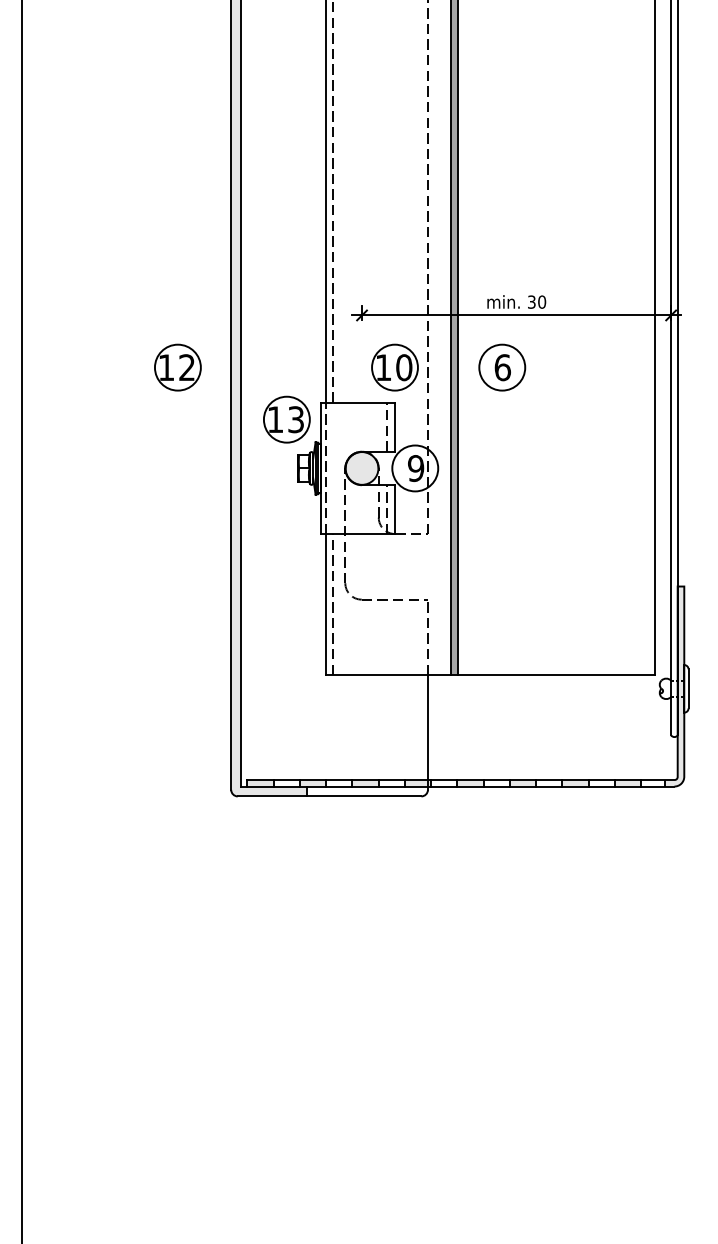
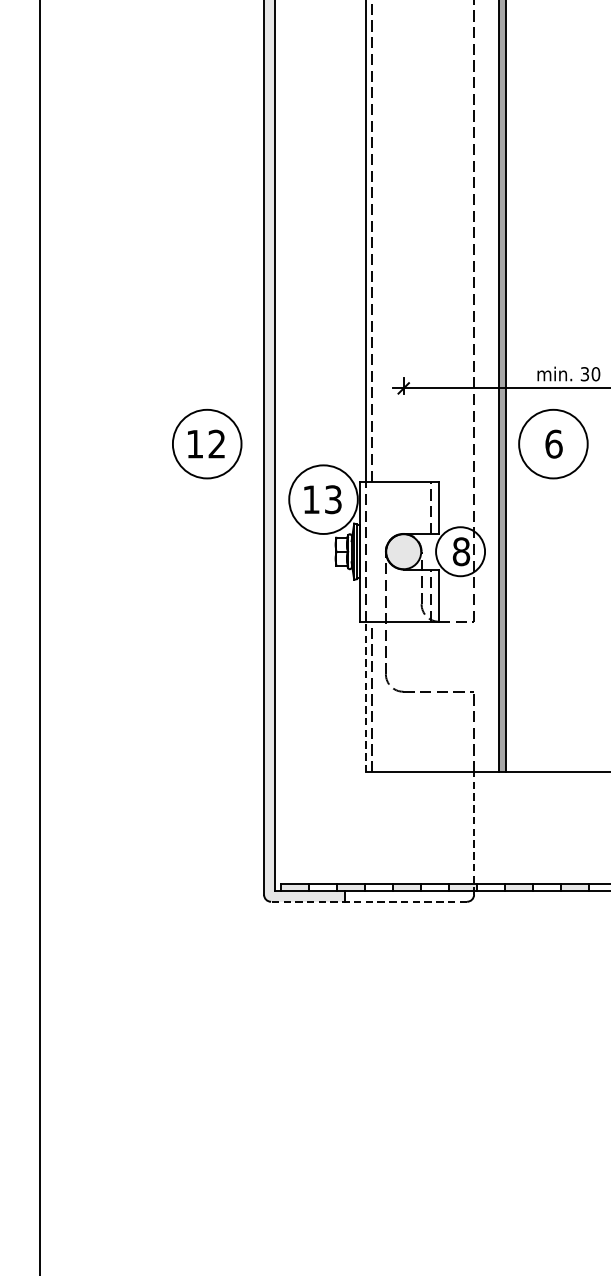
circle: (177, 367) -> (206, 443), size x1.4
part: (394, 367) -> (438, 443), removed
circle: (502, 367) -> (553, 443), size x1.4
circle: (286, 419) -> (323, 499), size x1.4
text: (416, 468) -> (461, 551), 9 -> 8
line: (326, 604) -> (365, 696), solid -> dashed
line: (427, 731) -> (473, 832), solid -> dashed
line: (329, 796) -> (368, 901), solid -> dashed

